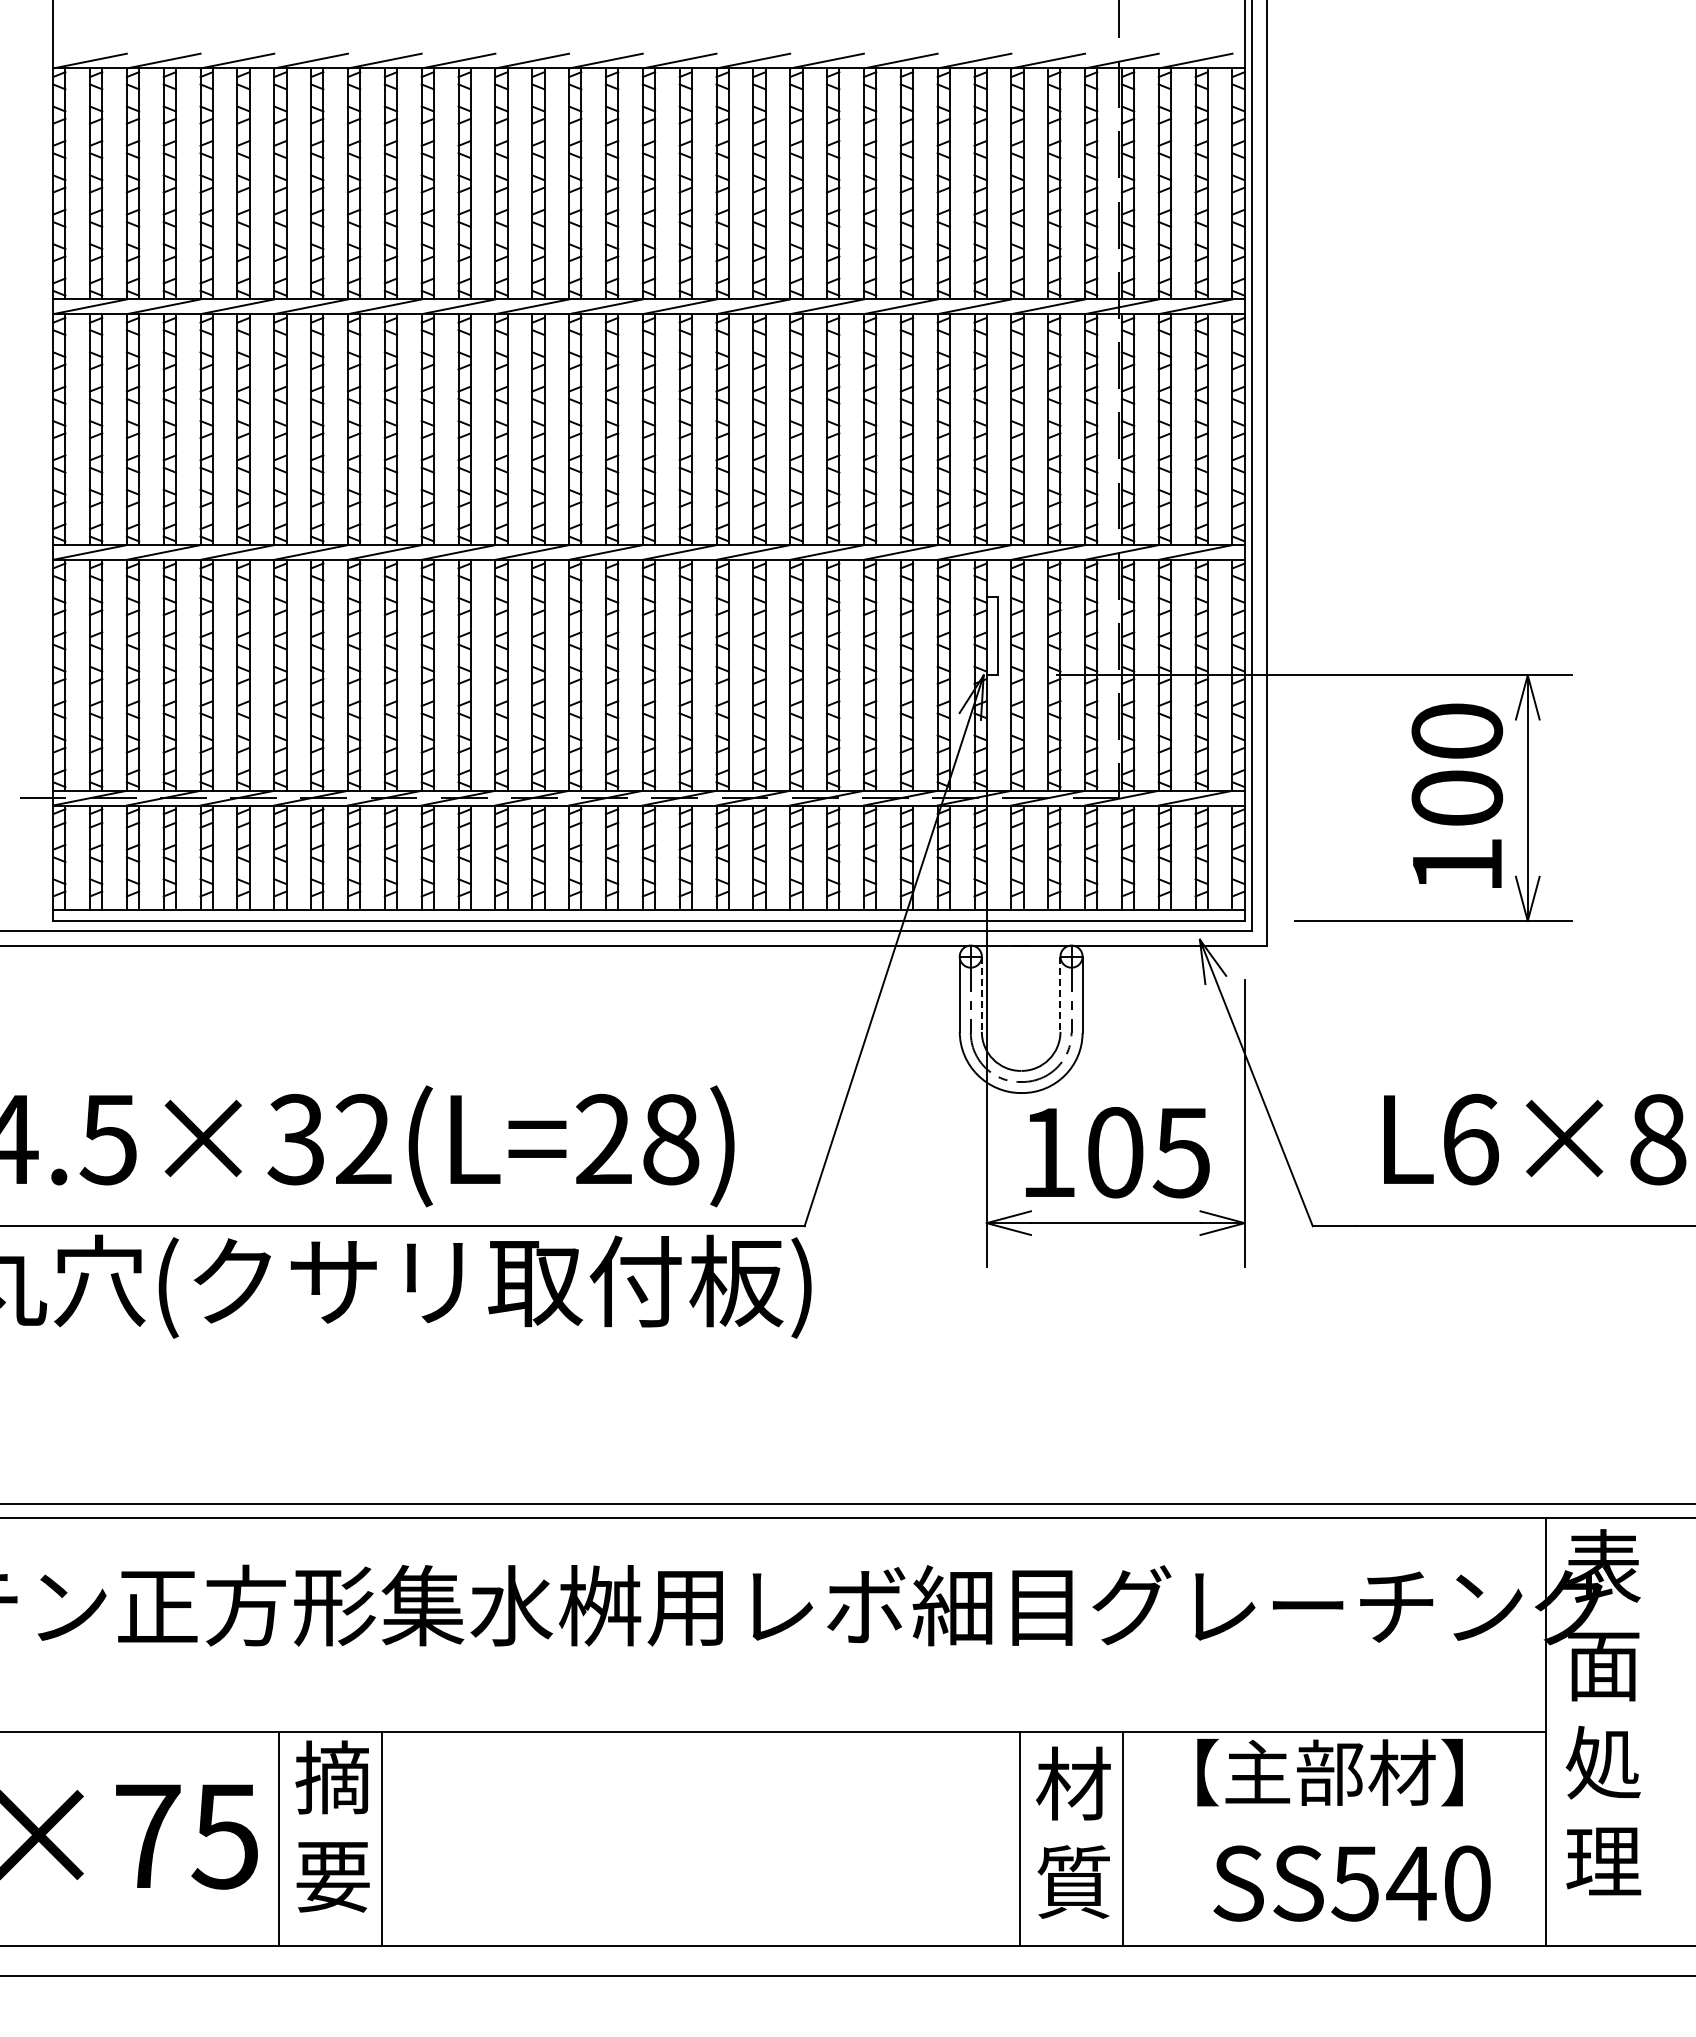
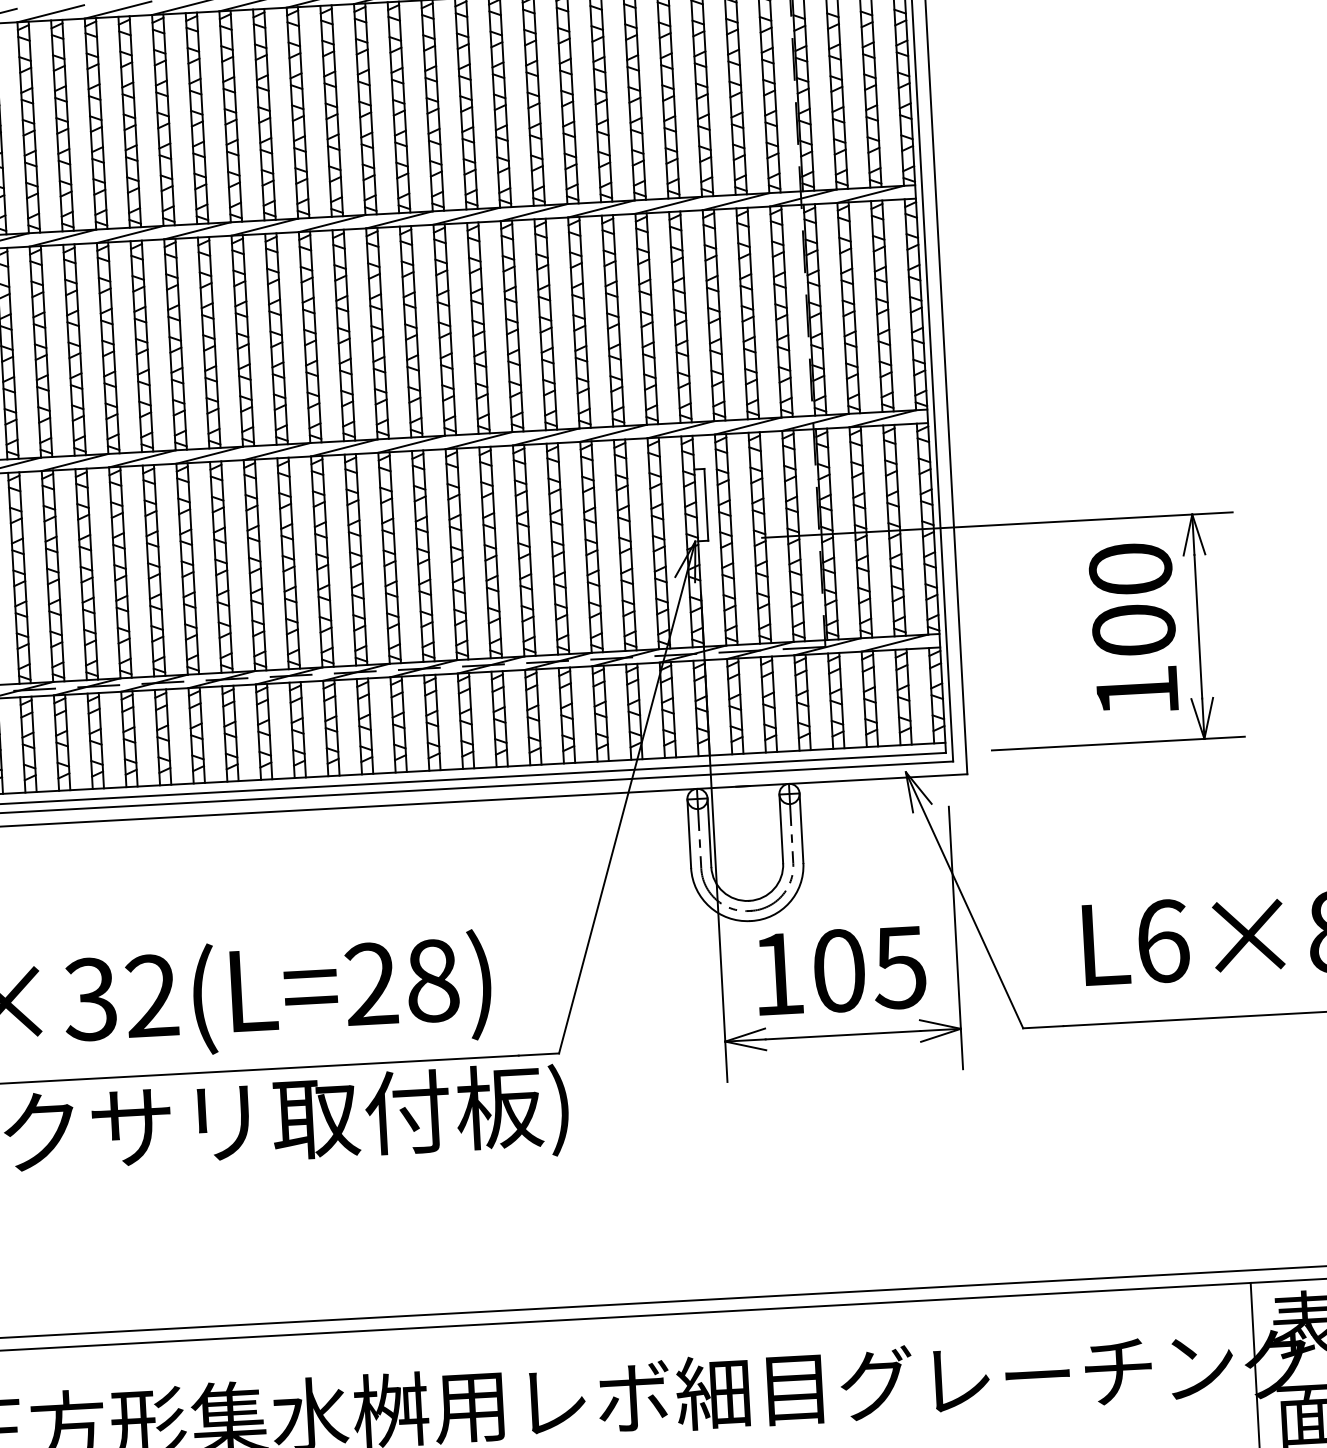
line: (981, 994) -> (709, 833), dashed -> solid
line: (1060, 994) -> (781, 829), dashed -> solid

